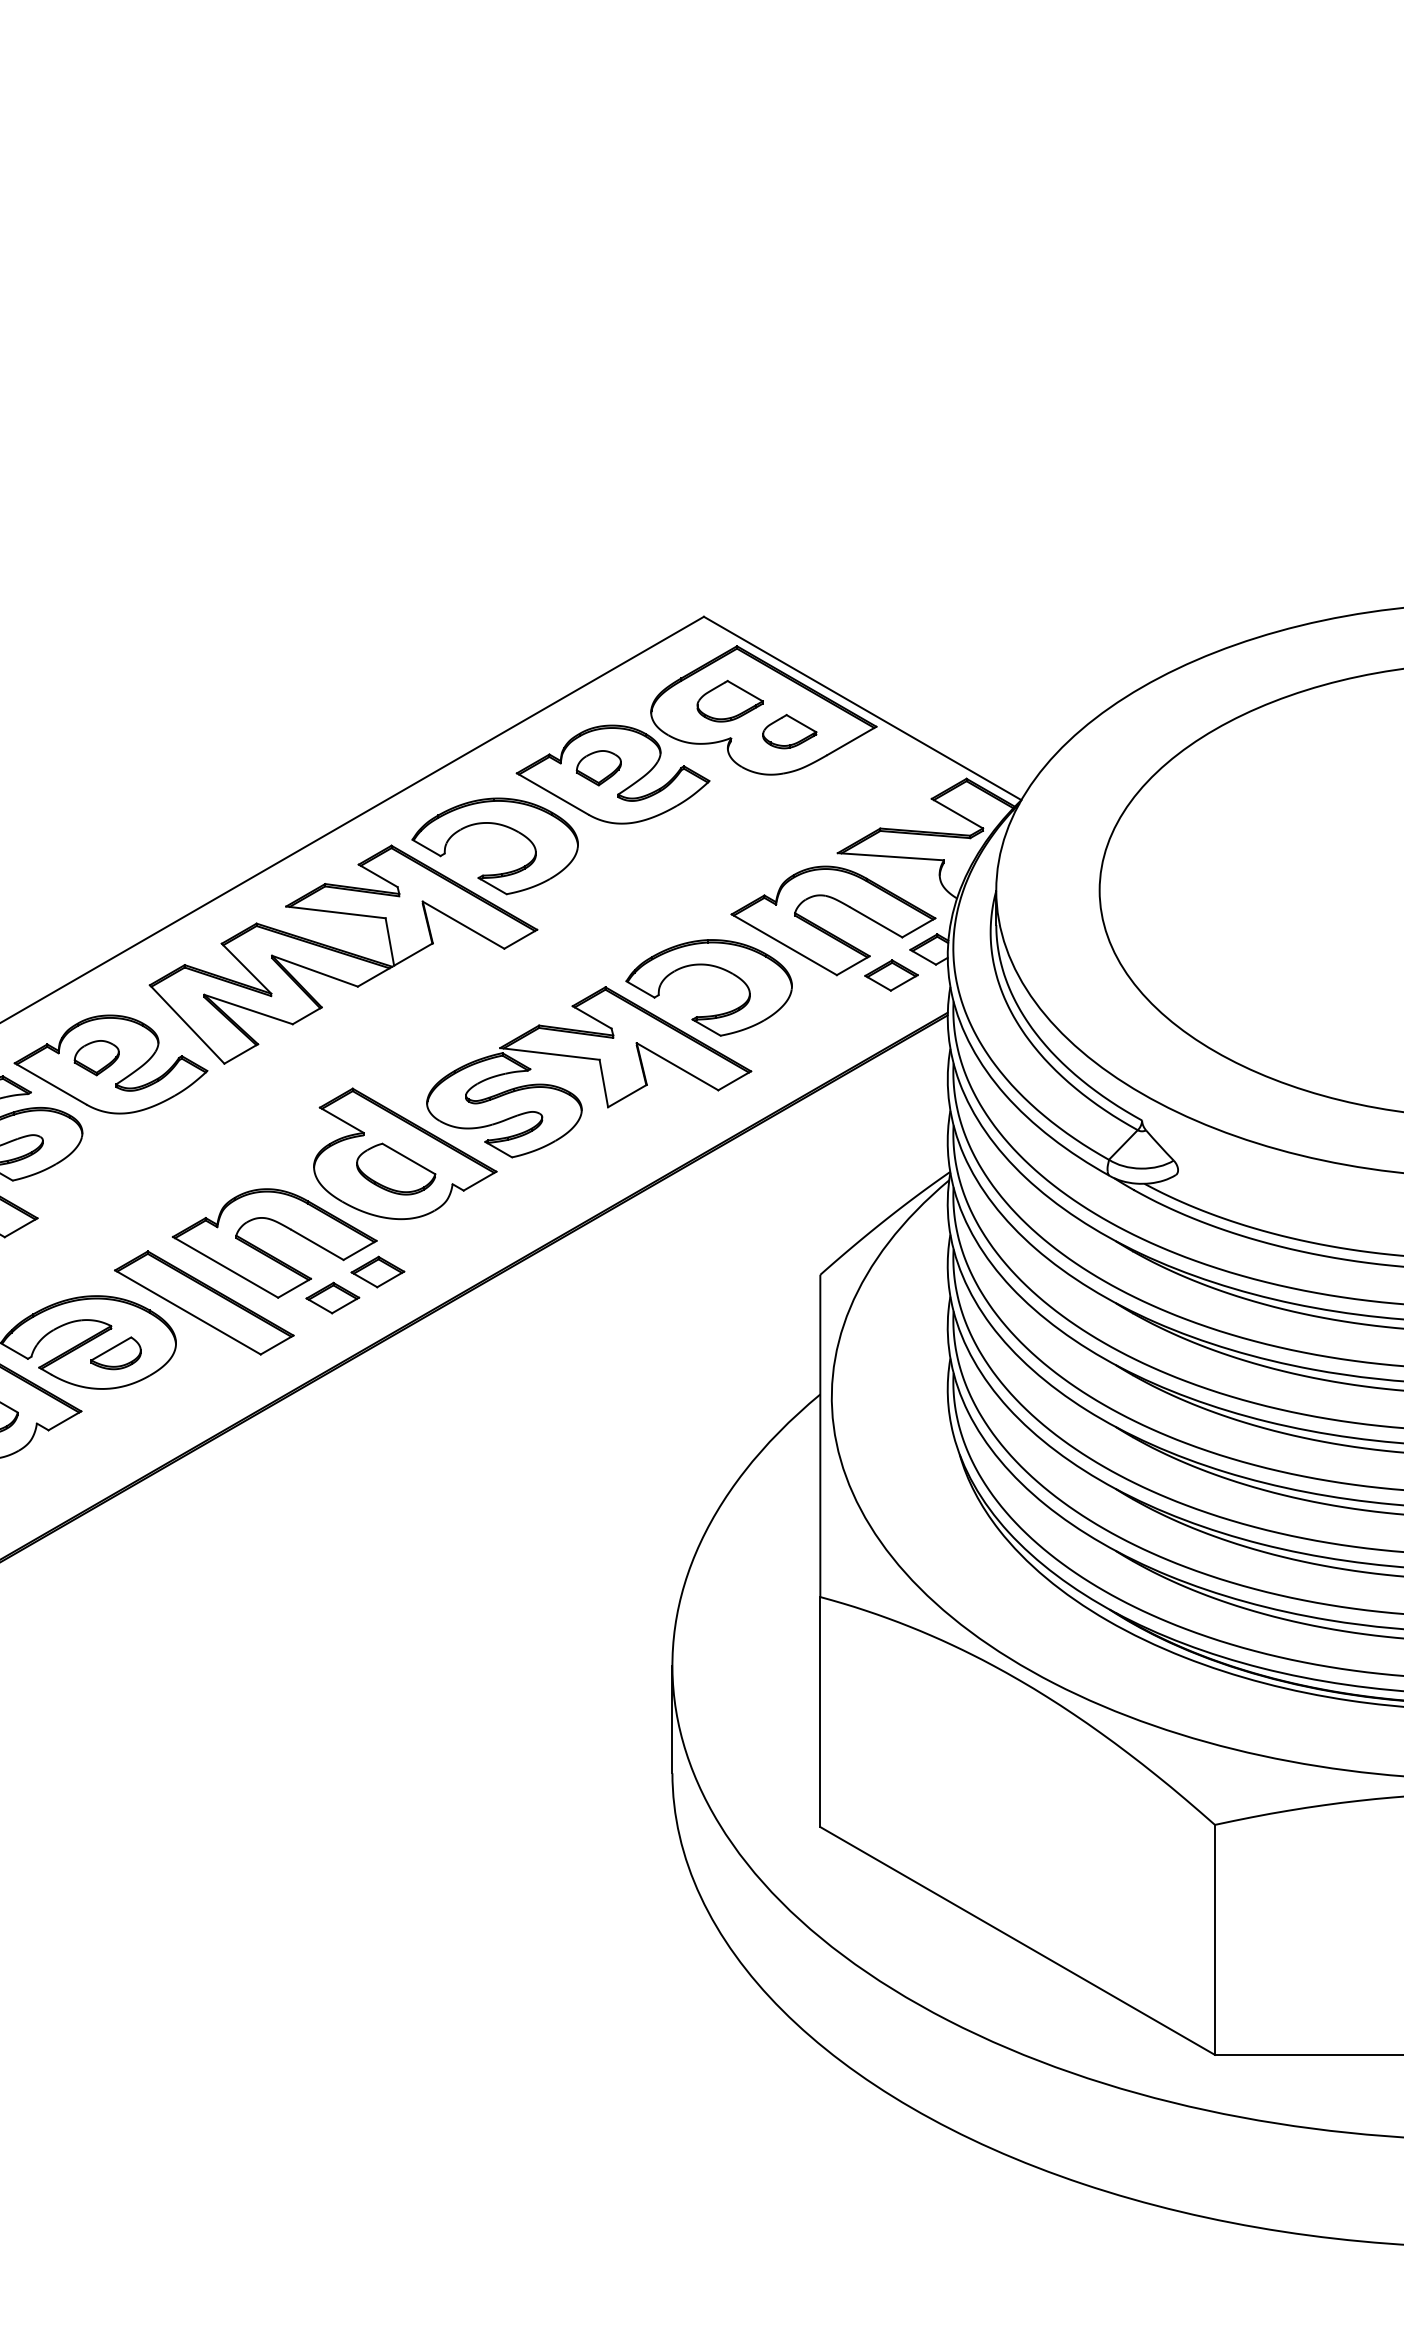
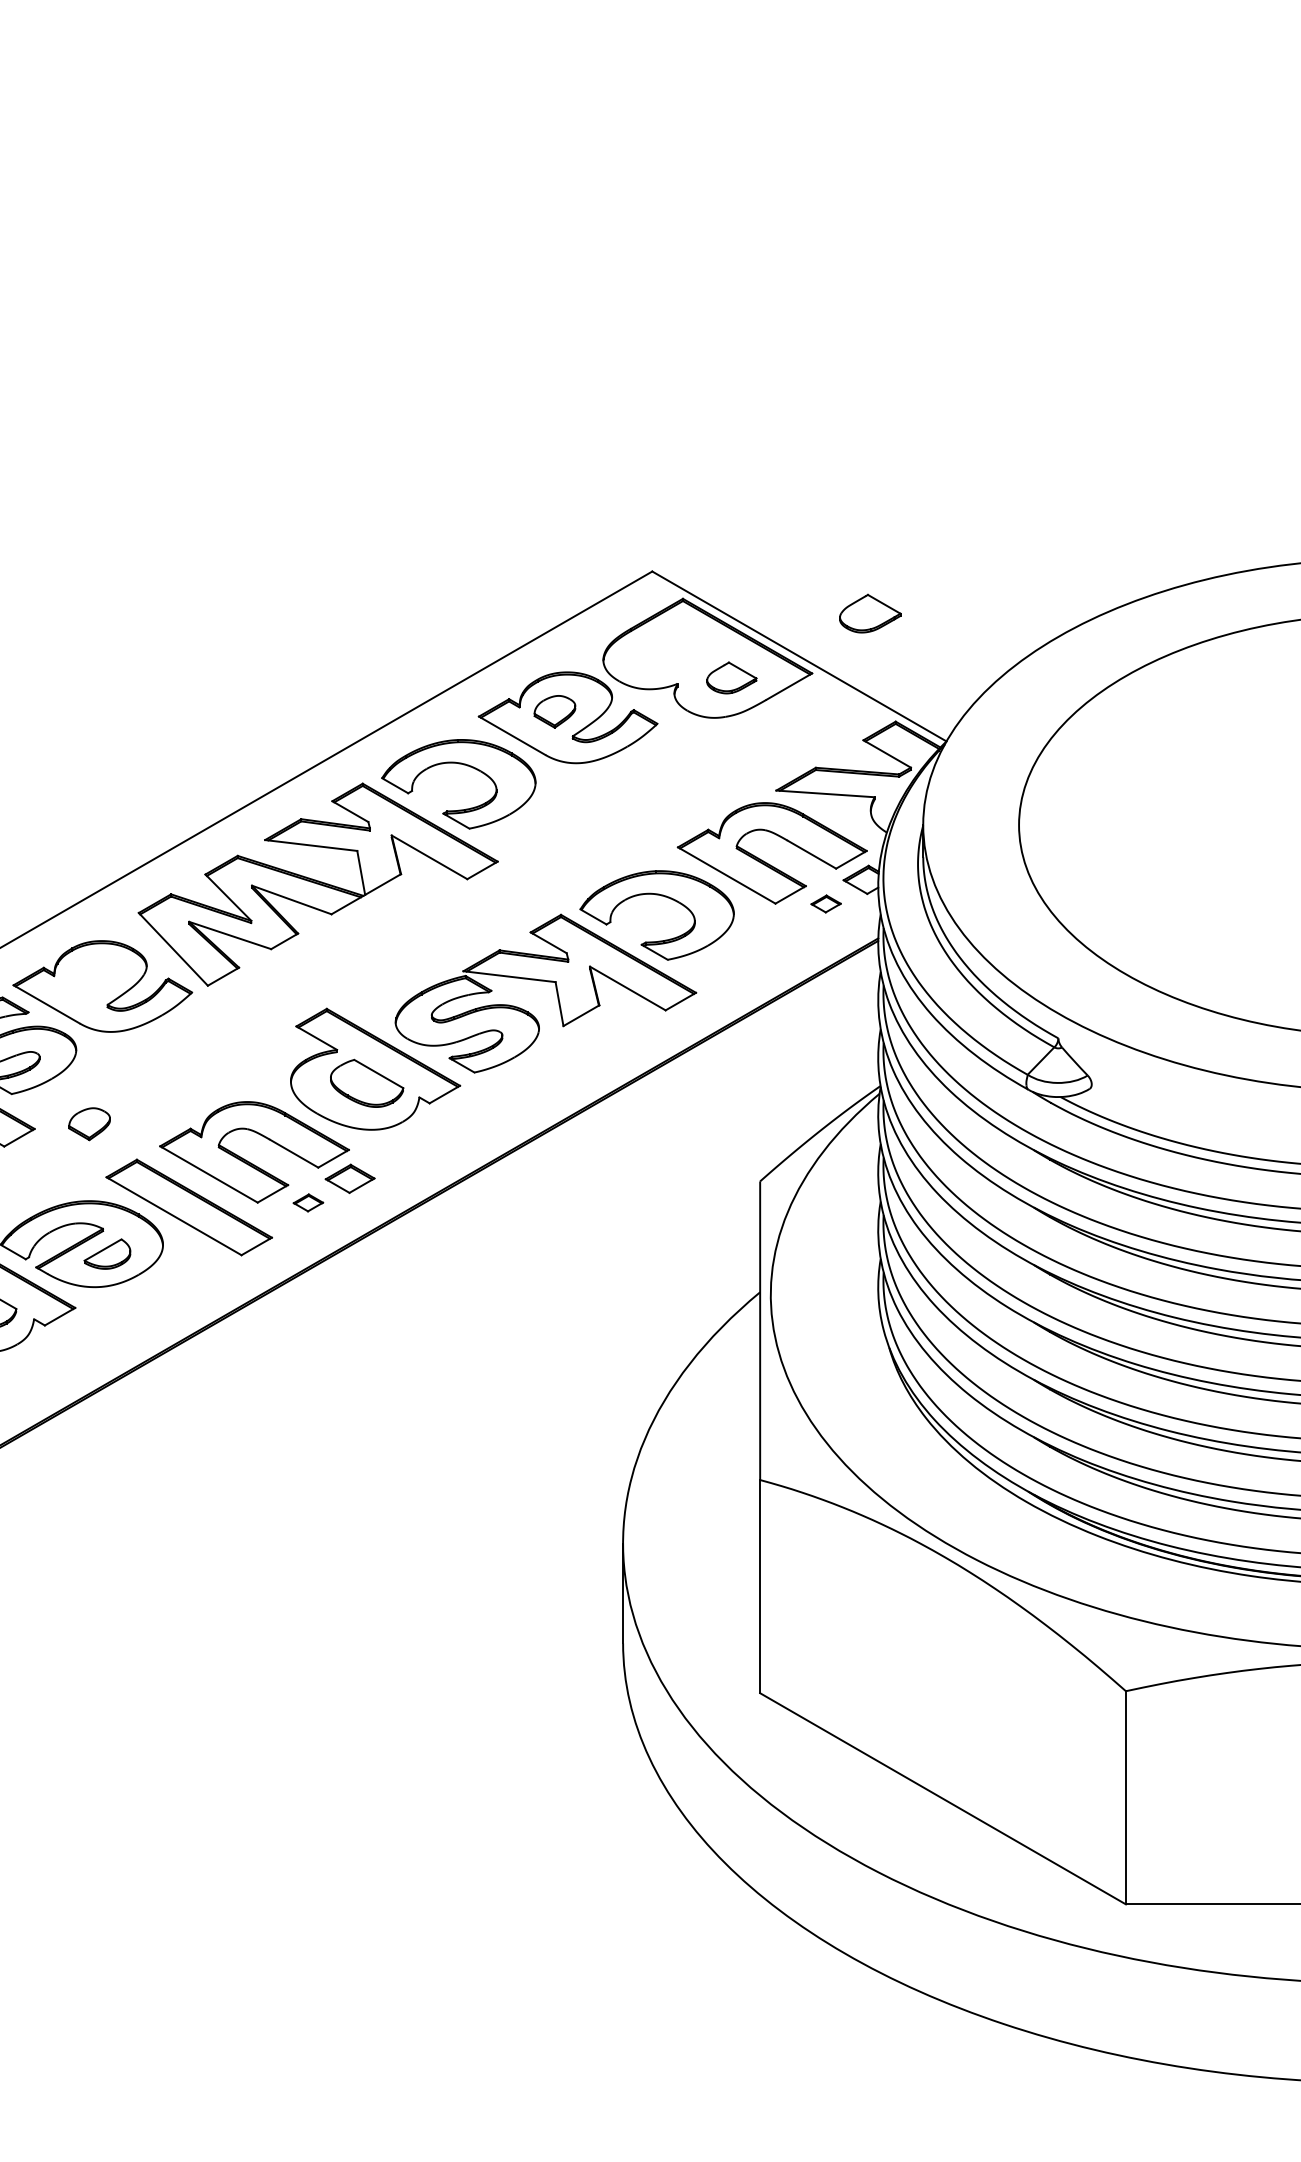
part: (729, 700) -> (869, 612), moved
part: (891, 975) -> (826, 903), size x0.6
part: (96, 1058) -> (89, 1124), moved
part: (332, 1297) -> (308, 1202), size x0.6

